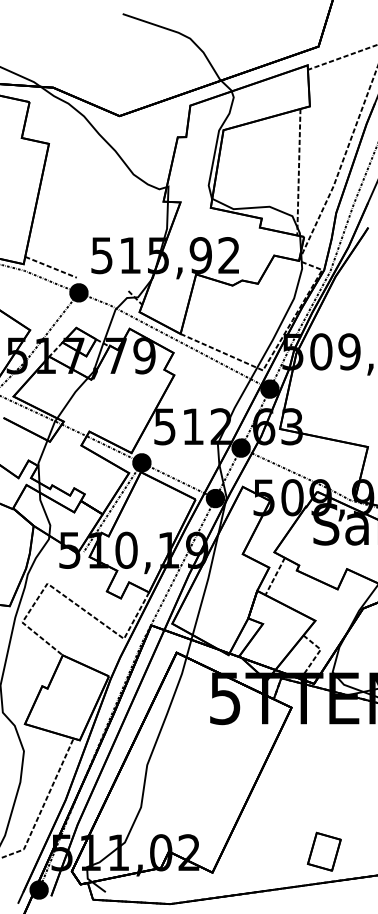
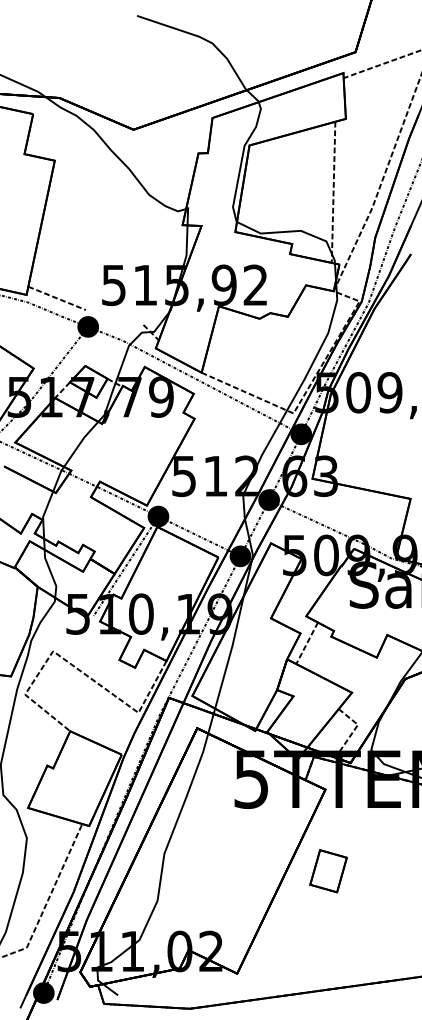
part: (323, 851) -> (327, 870), moved

